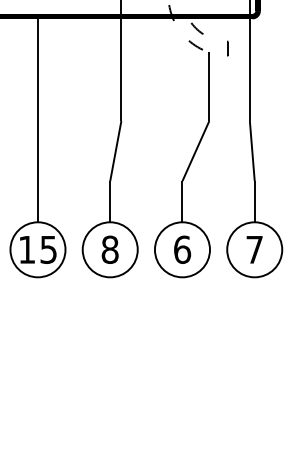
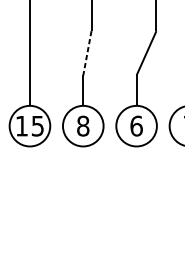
line: (115, 151) -> (87, 53), solid -> dashed

